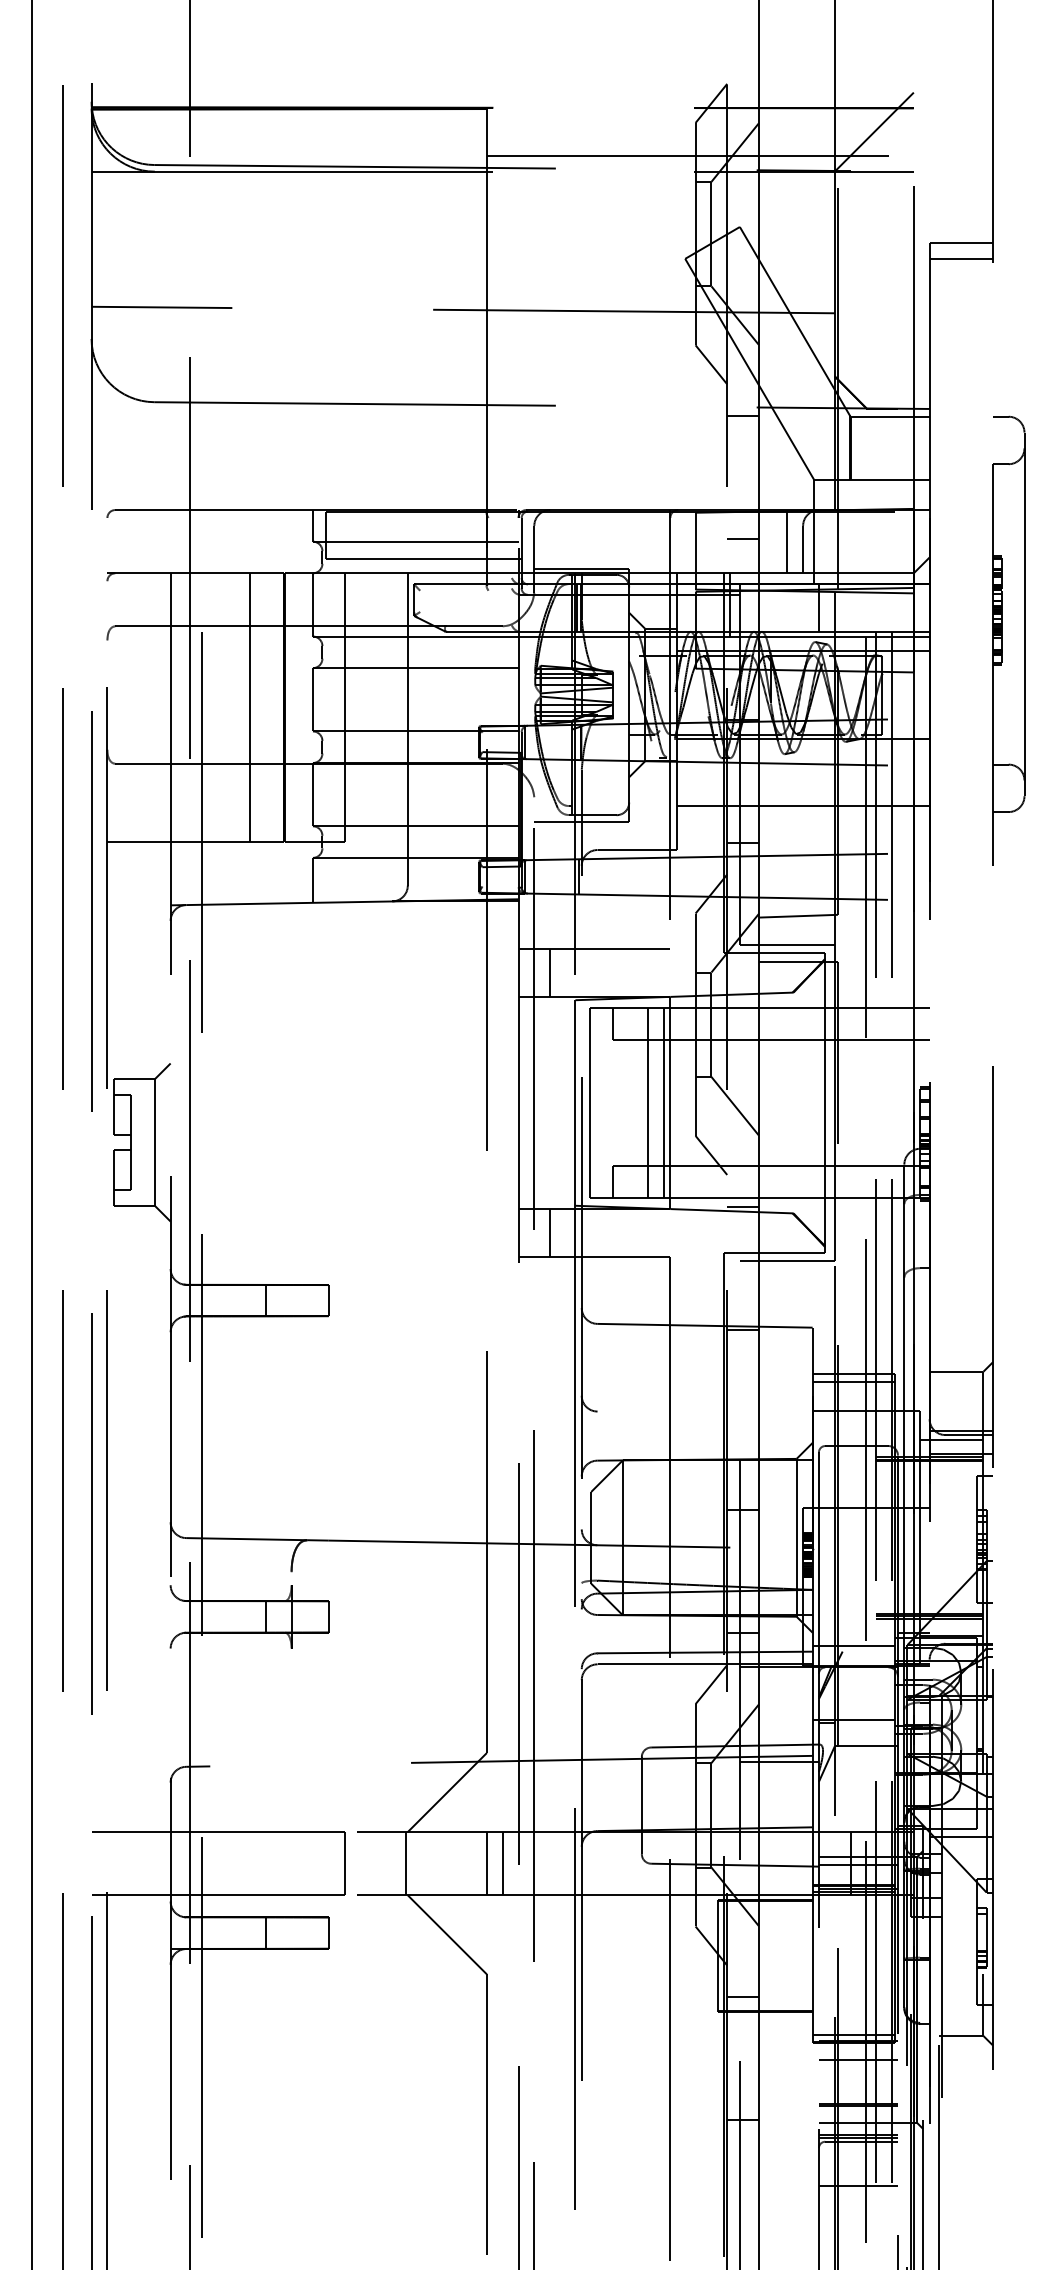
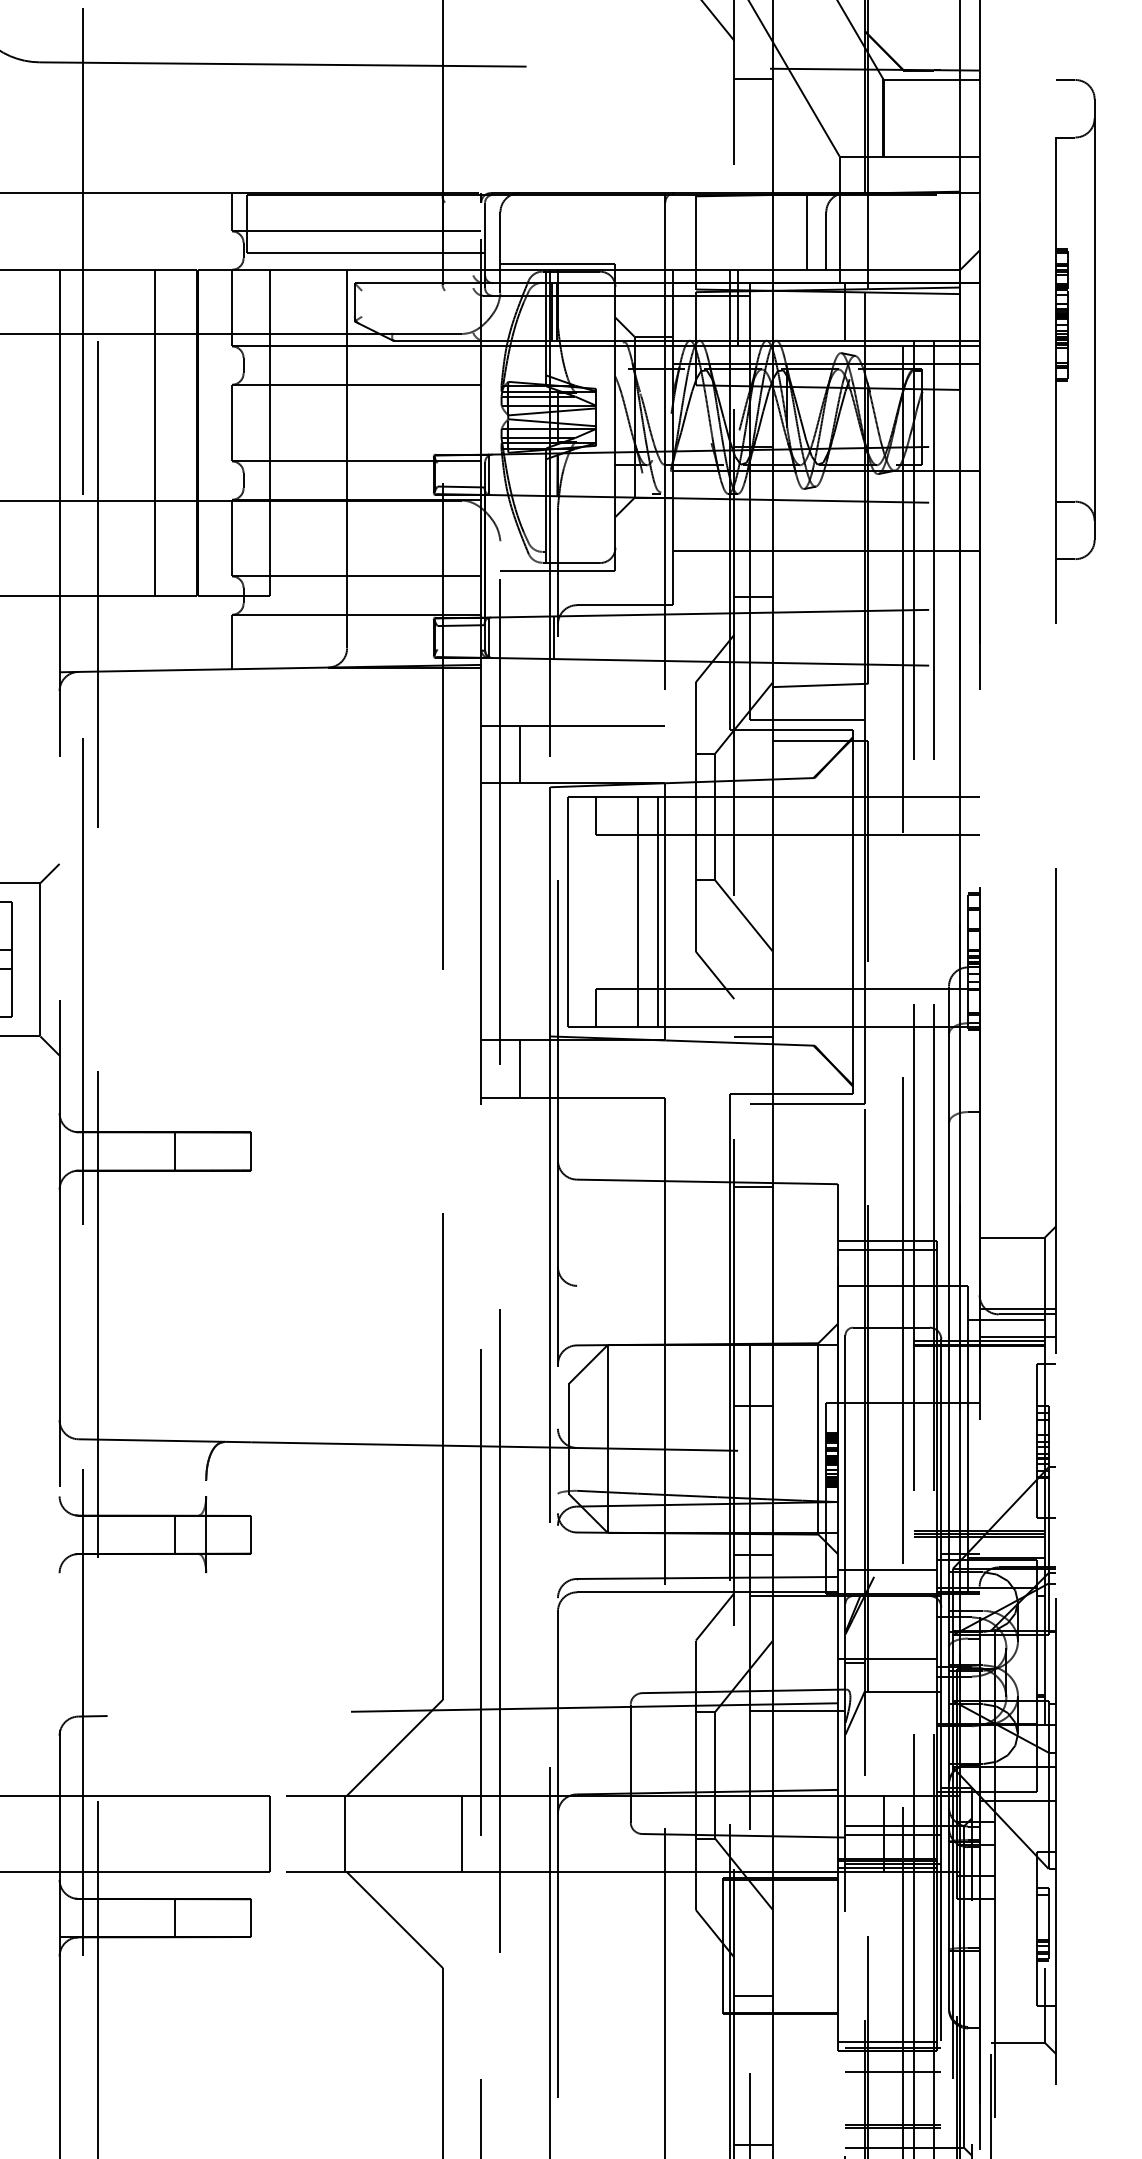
line: (742, 539) -> (752, 228), removed
line: (486, 1863) -> (442, 1833), removed

